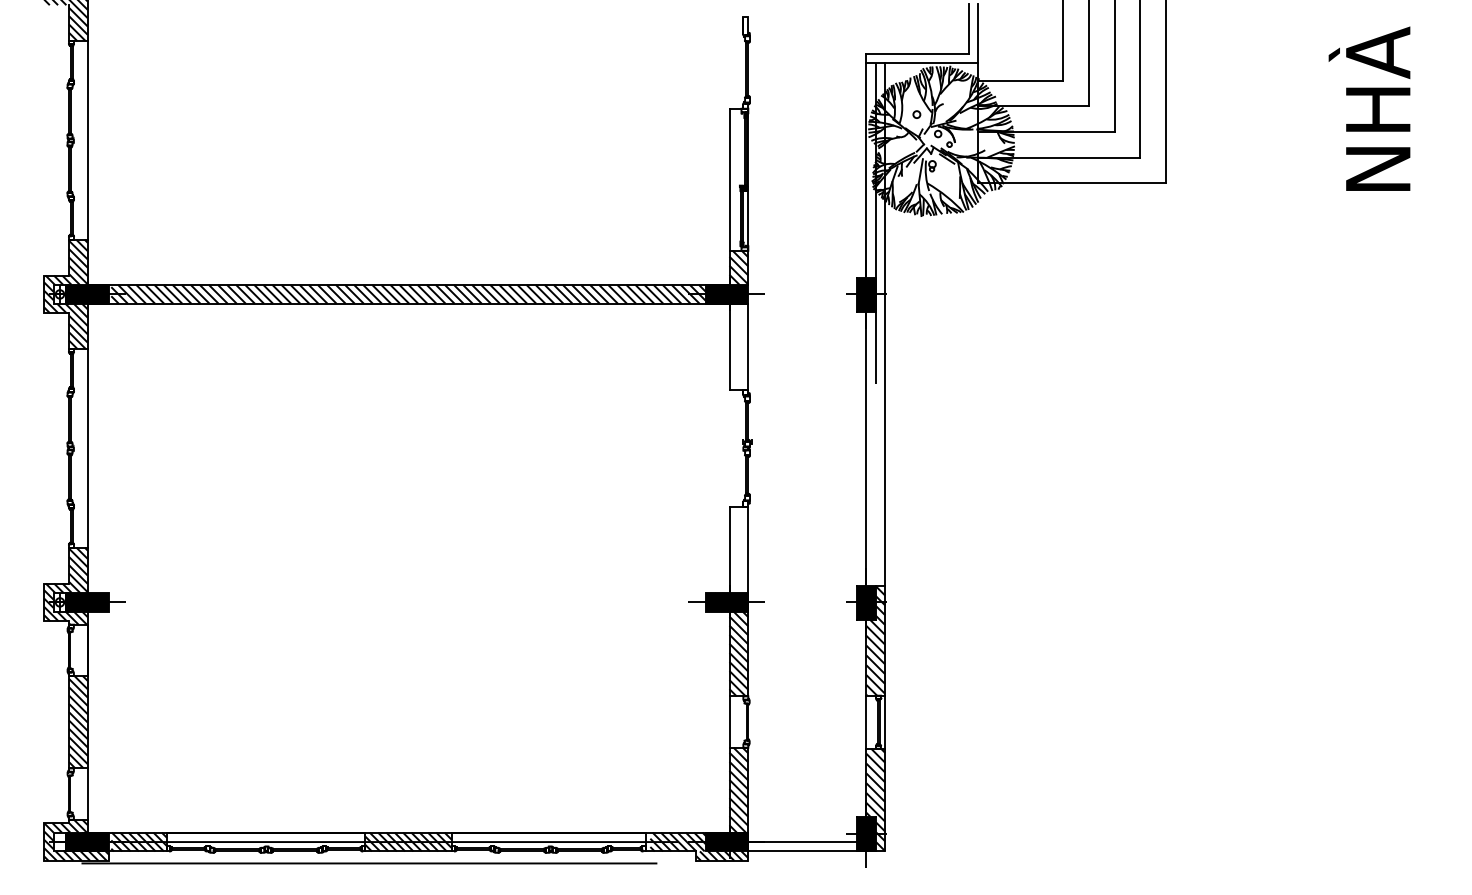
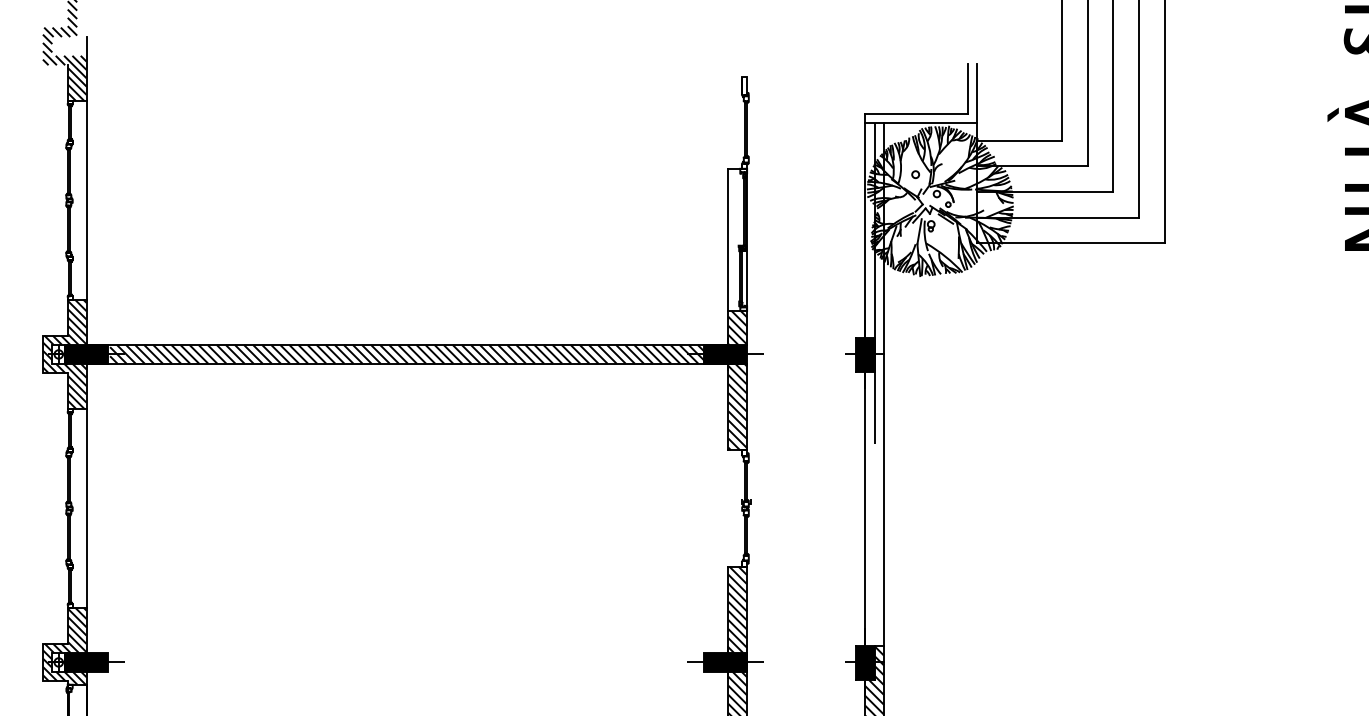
hatch: (738, 346) -> (737, 406), added
hatch: (738, 549) -> (737, 609), added

